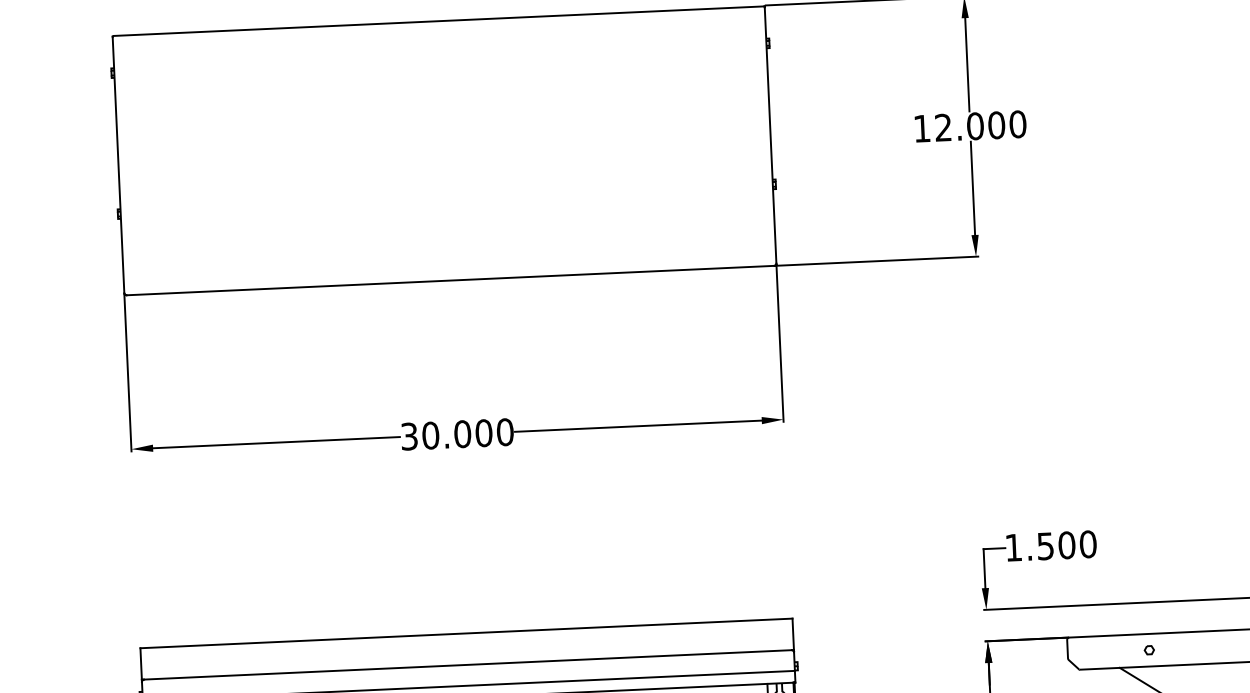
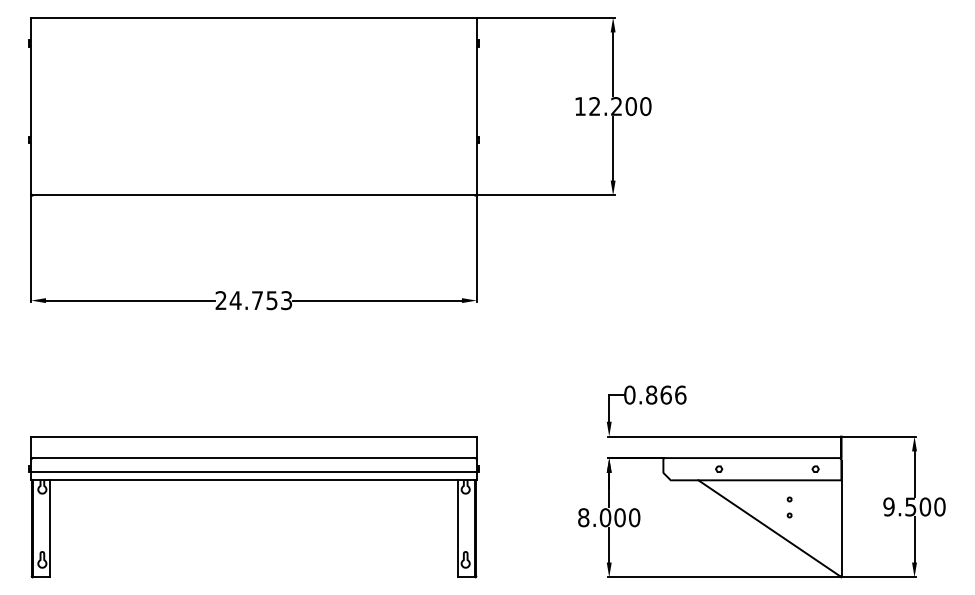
text: (975, 126) -> (616, 106), 12.000 -> 12.200
text: (456, 434) -> (253, 300), 30.000 -> 24.753
text: (1051, 545) -> (655, 394), 1.500 -> 0.866

